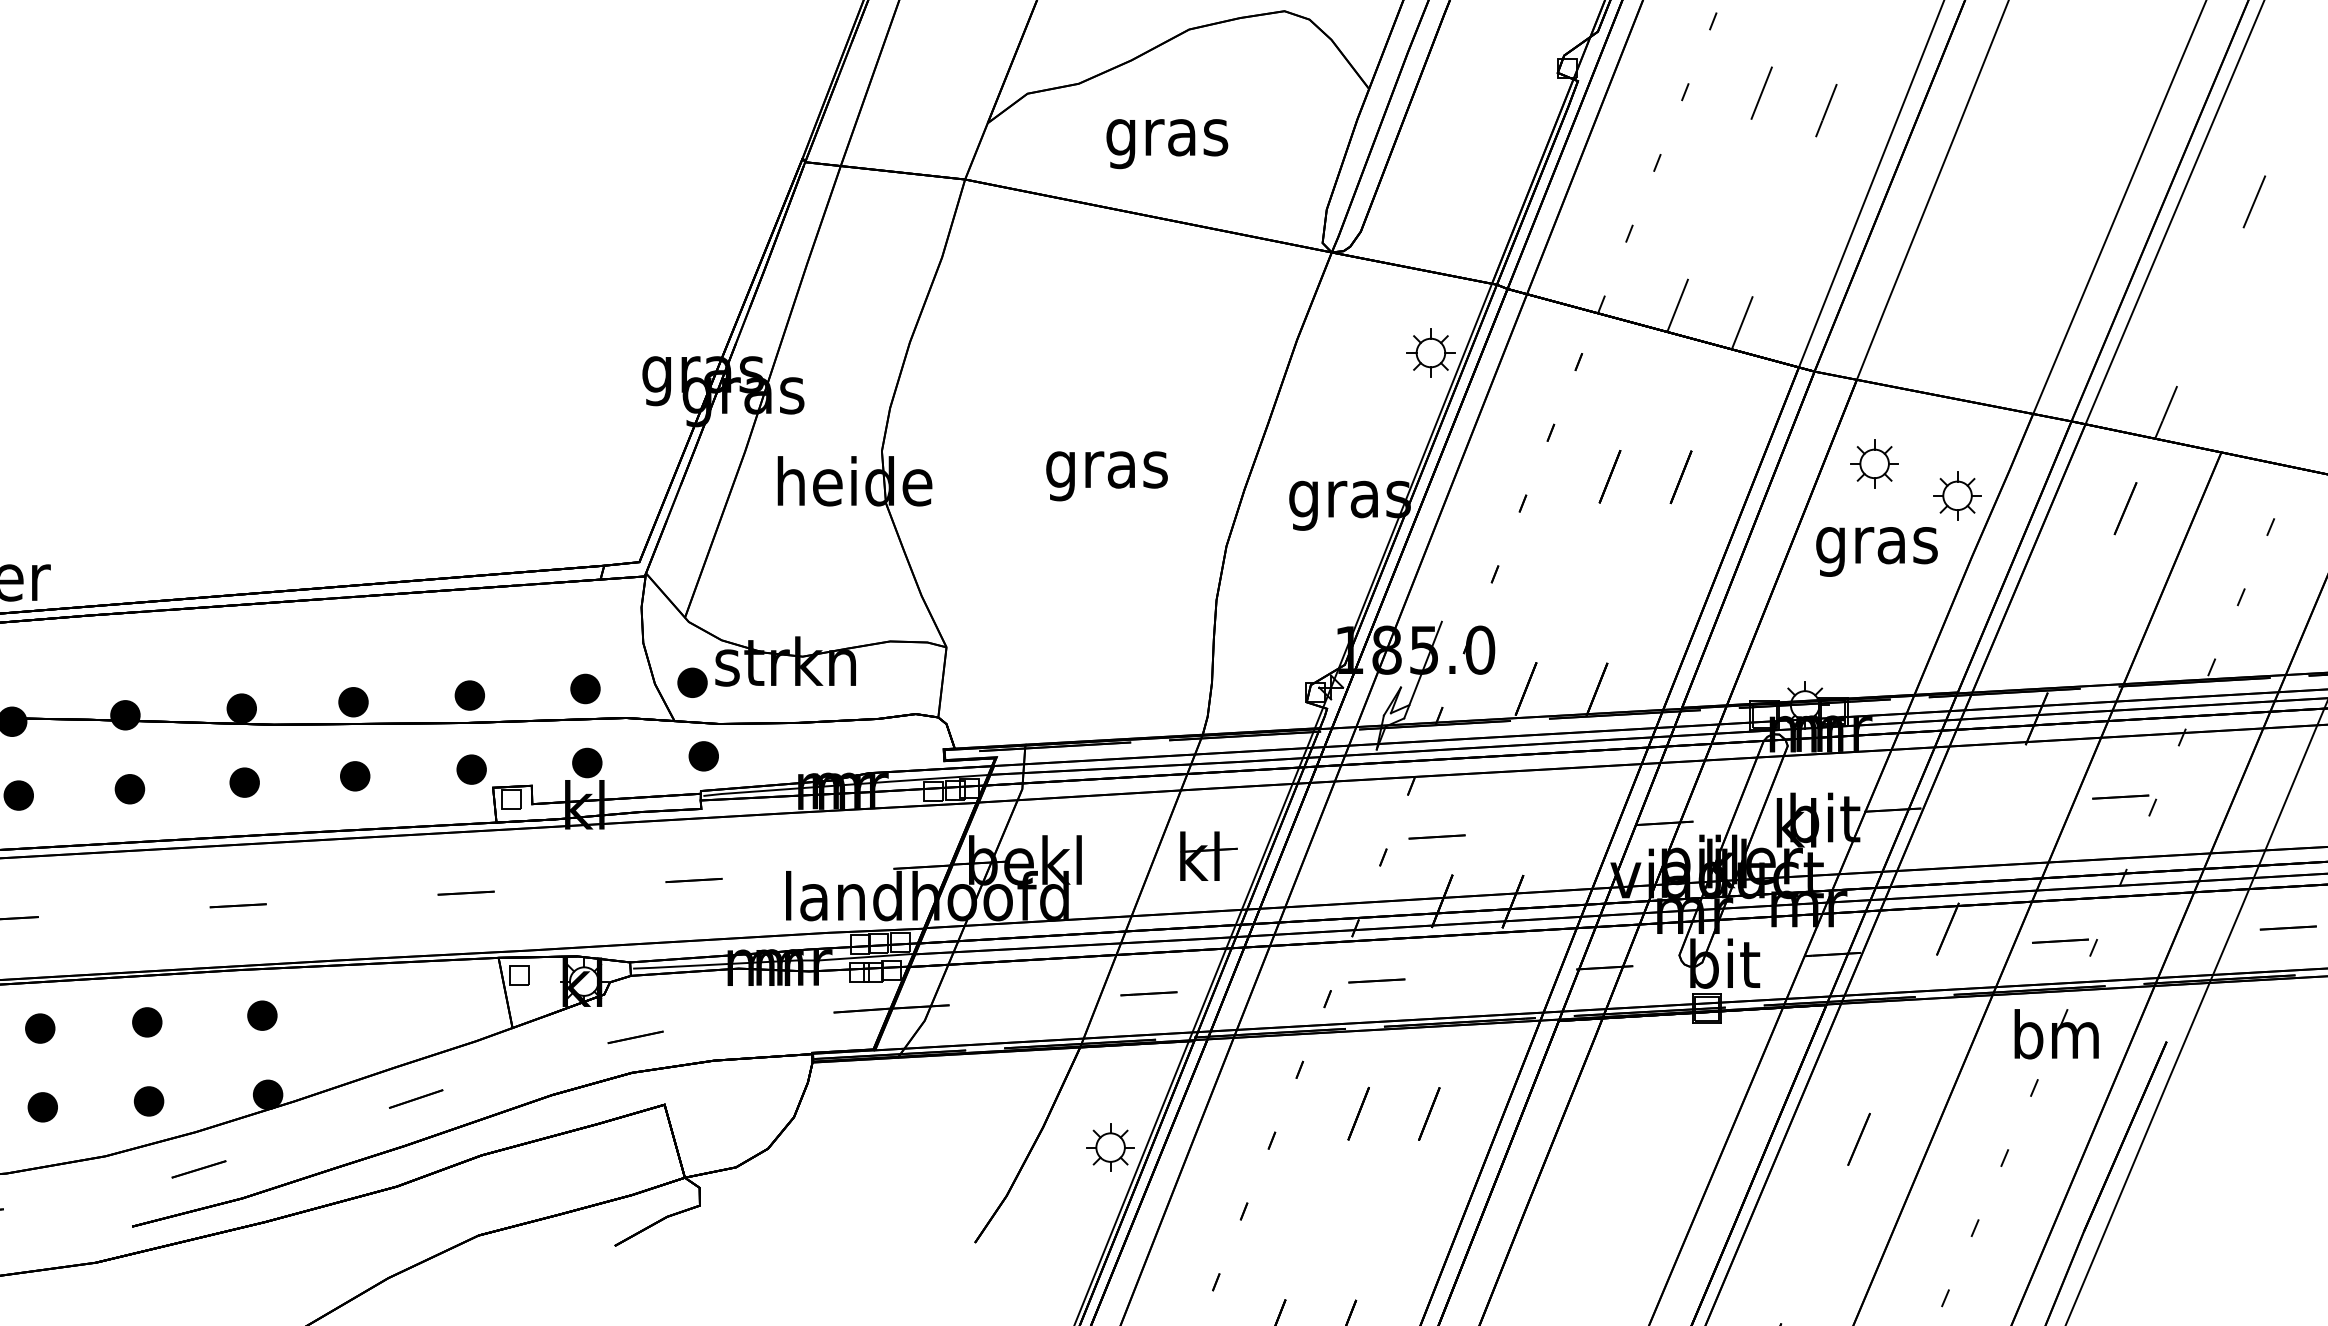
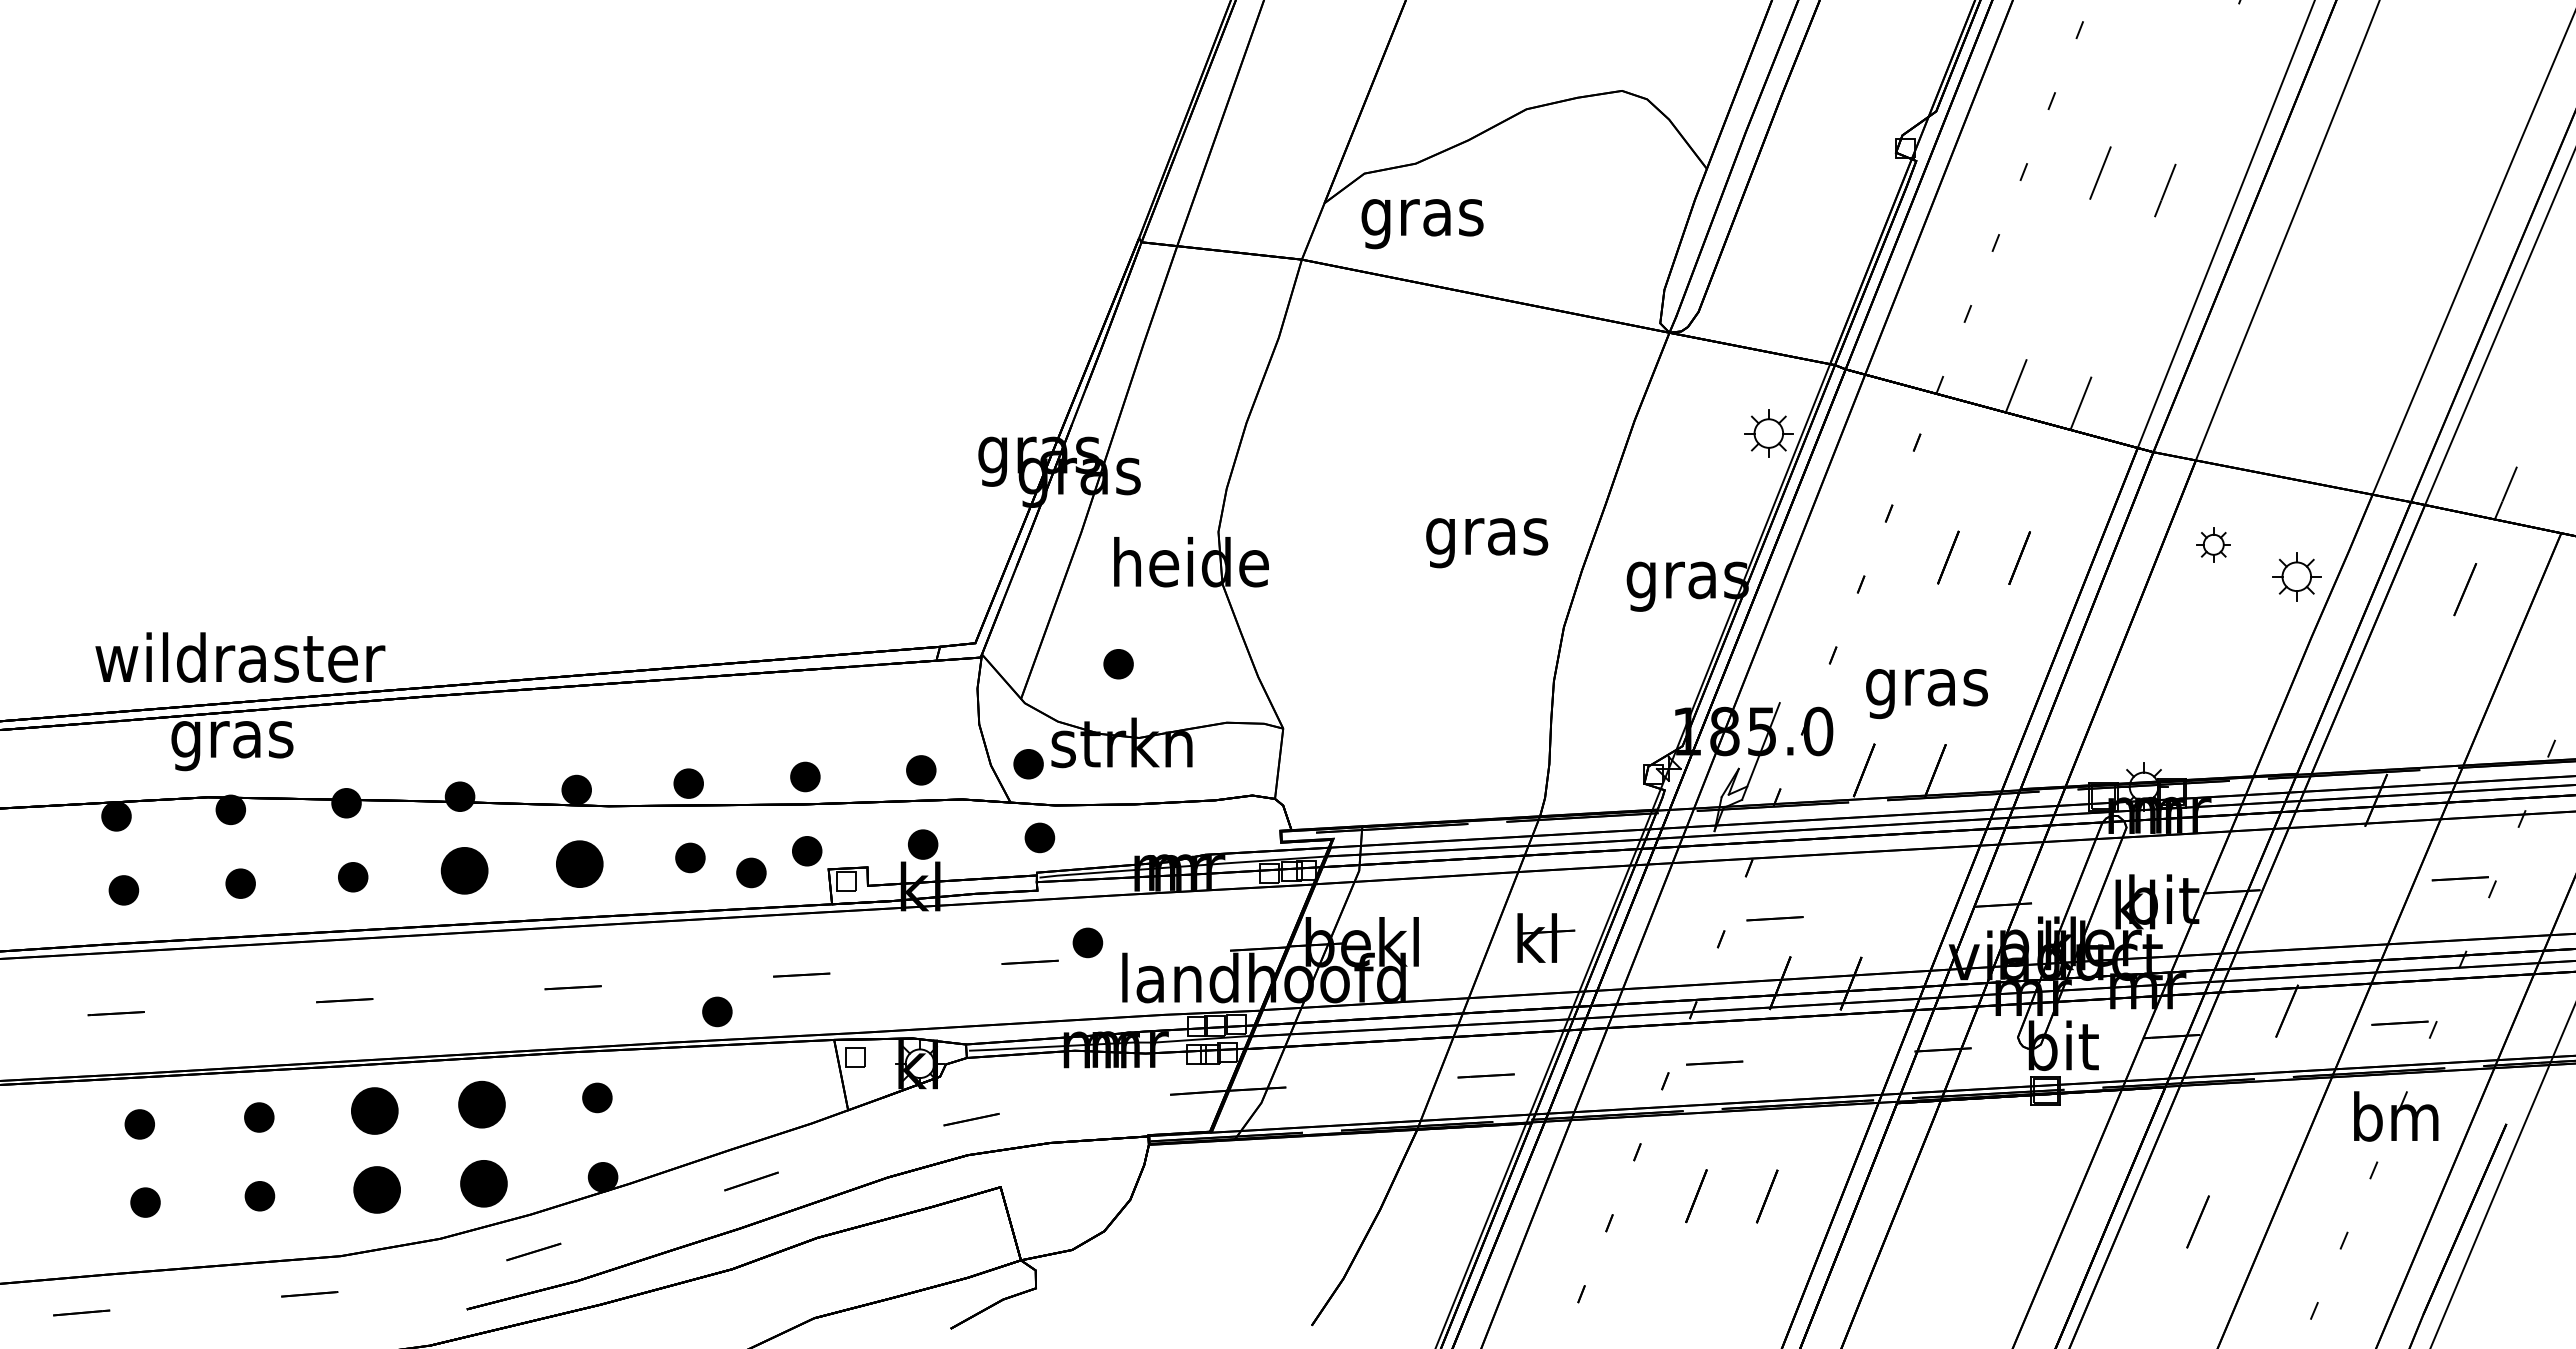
text: (1167, 144) -> (1422, 224), moved
part: (1874, 463) -> (2213, 544), size x0.7
text: (1107, 476) -> (1487, 543), moved
text: (1876, 552) -> (1926, 694), moved
part: (782, 583) -> (1118, 664), added
part: (244, 782) -> (579, 864), size x1.6
part: (129, 788) -> (464, 870), size x1.6
part: (416, 790) -> (751, 872), added
part: (751, 860) -> (1087, 942), added
part: (382, 929) -> (717, 1011), added
part: (146, 1022) -> (481, 1104), size x1.6
part: (40, 1028) -> (374, 1110), size x1.6
part: (148, 1101) -> (483, 1183), size x1.6
part: (43, 1107) -> (377, 1189), size x1.6
part: (1110, 1146) -> (1447, 1229), removed

